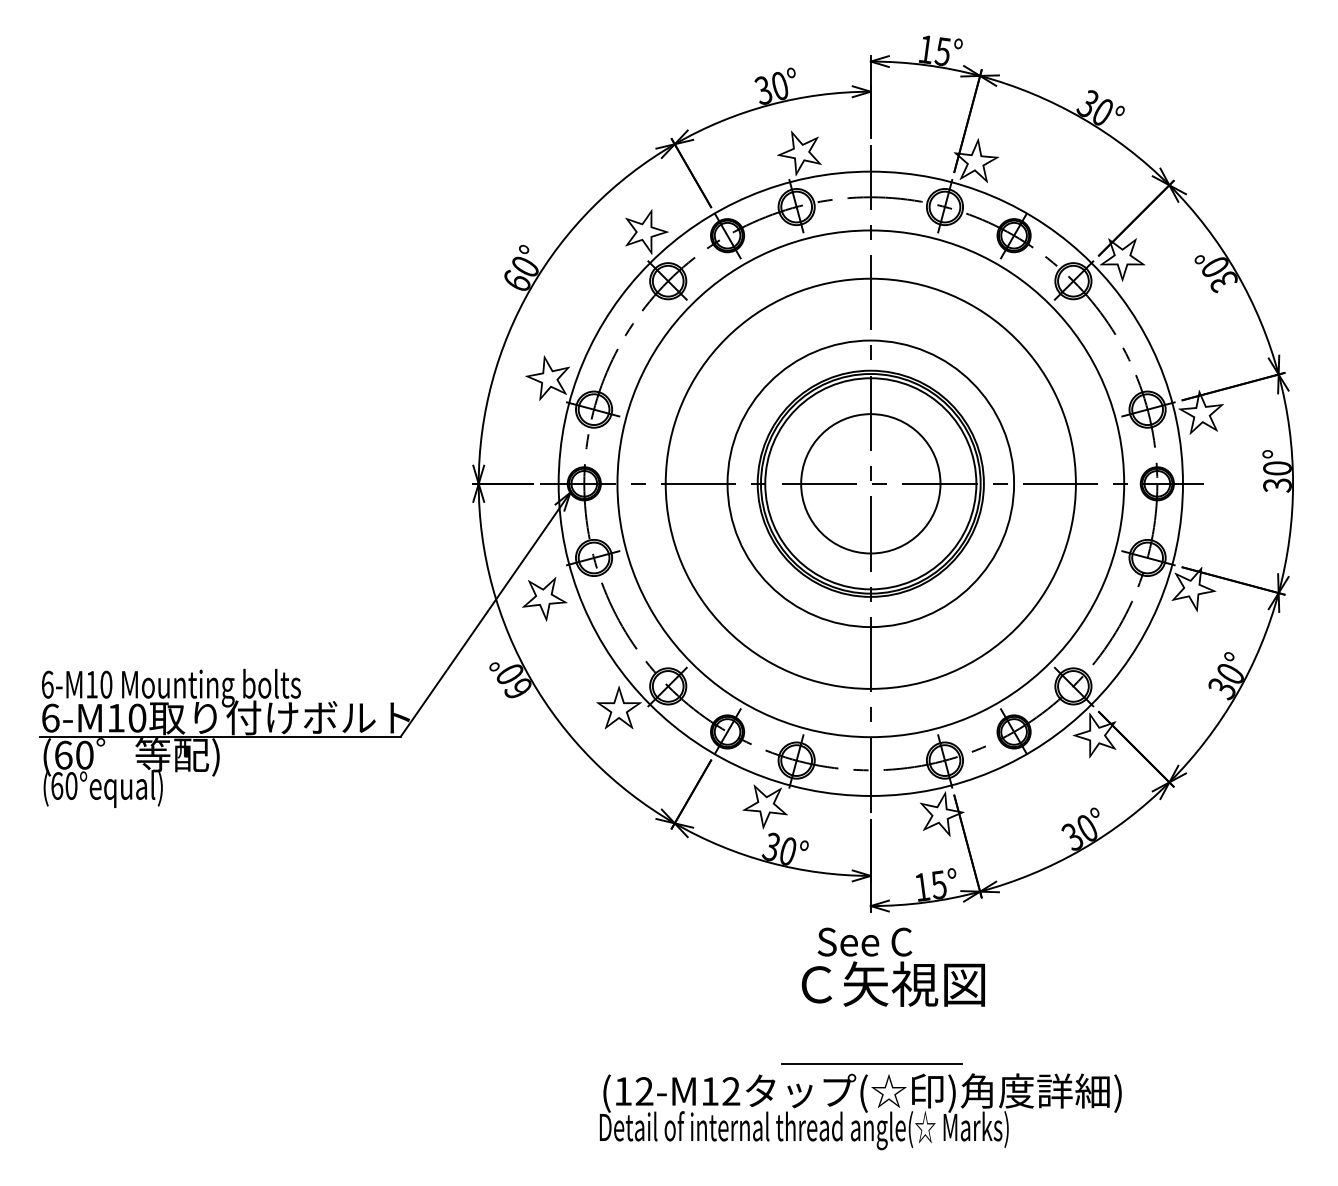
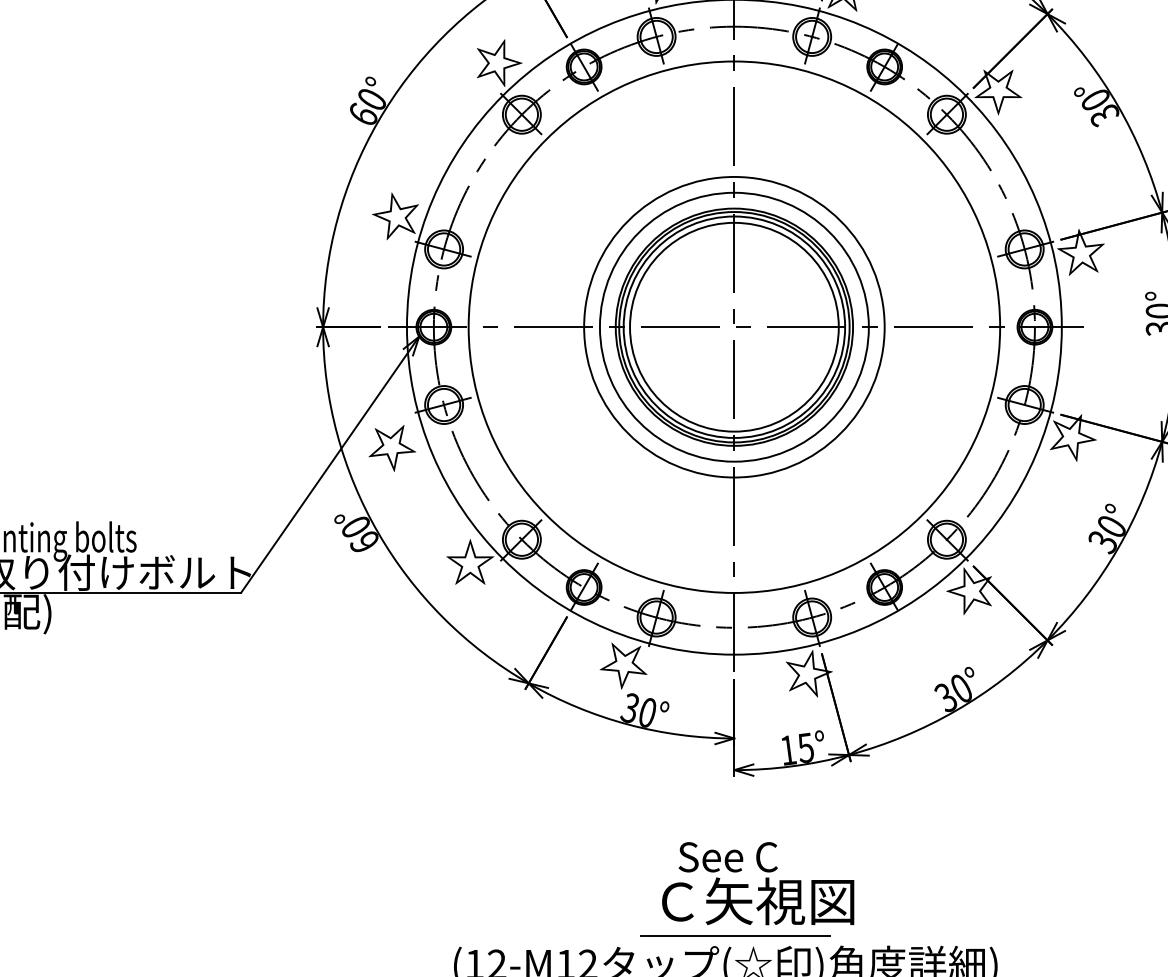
circle: (870, 483) -> (734, 326), size x0.62
circle: (870, 483) -> (734, 326), size x1.43
text: (892, 966) -> (757, 882), moved

